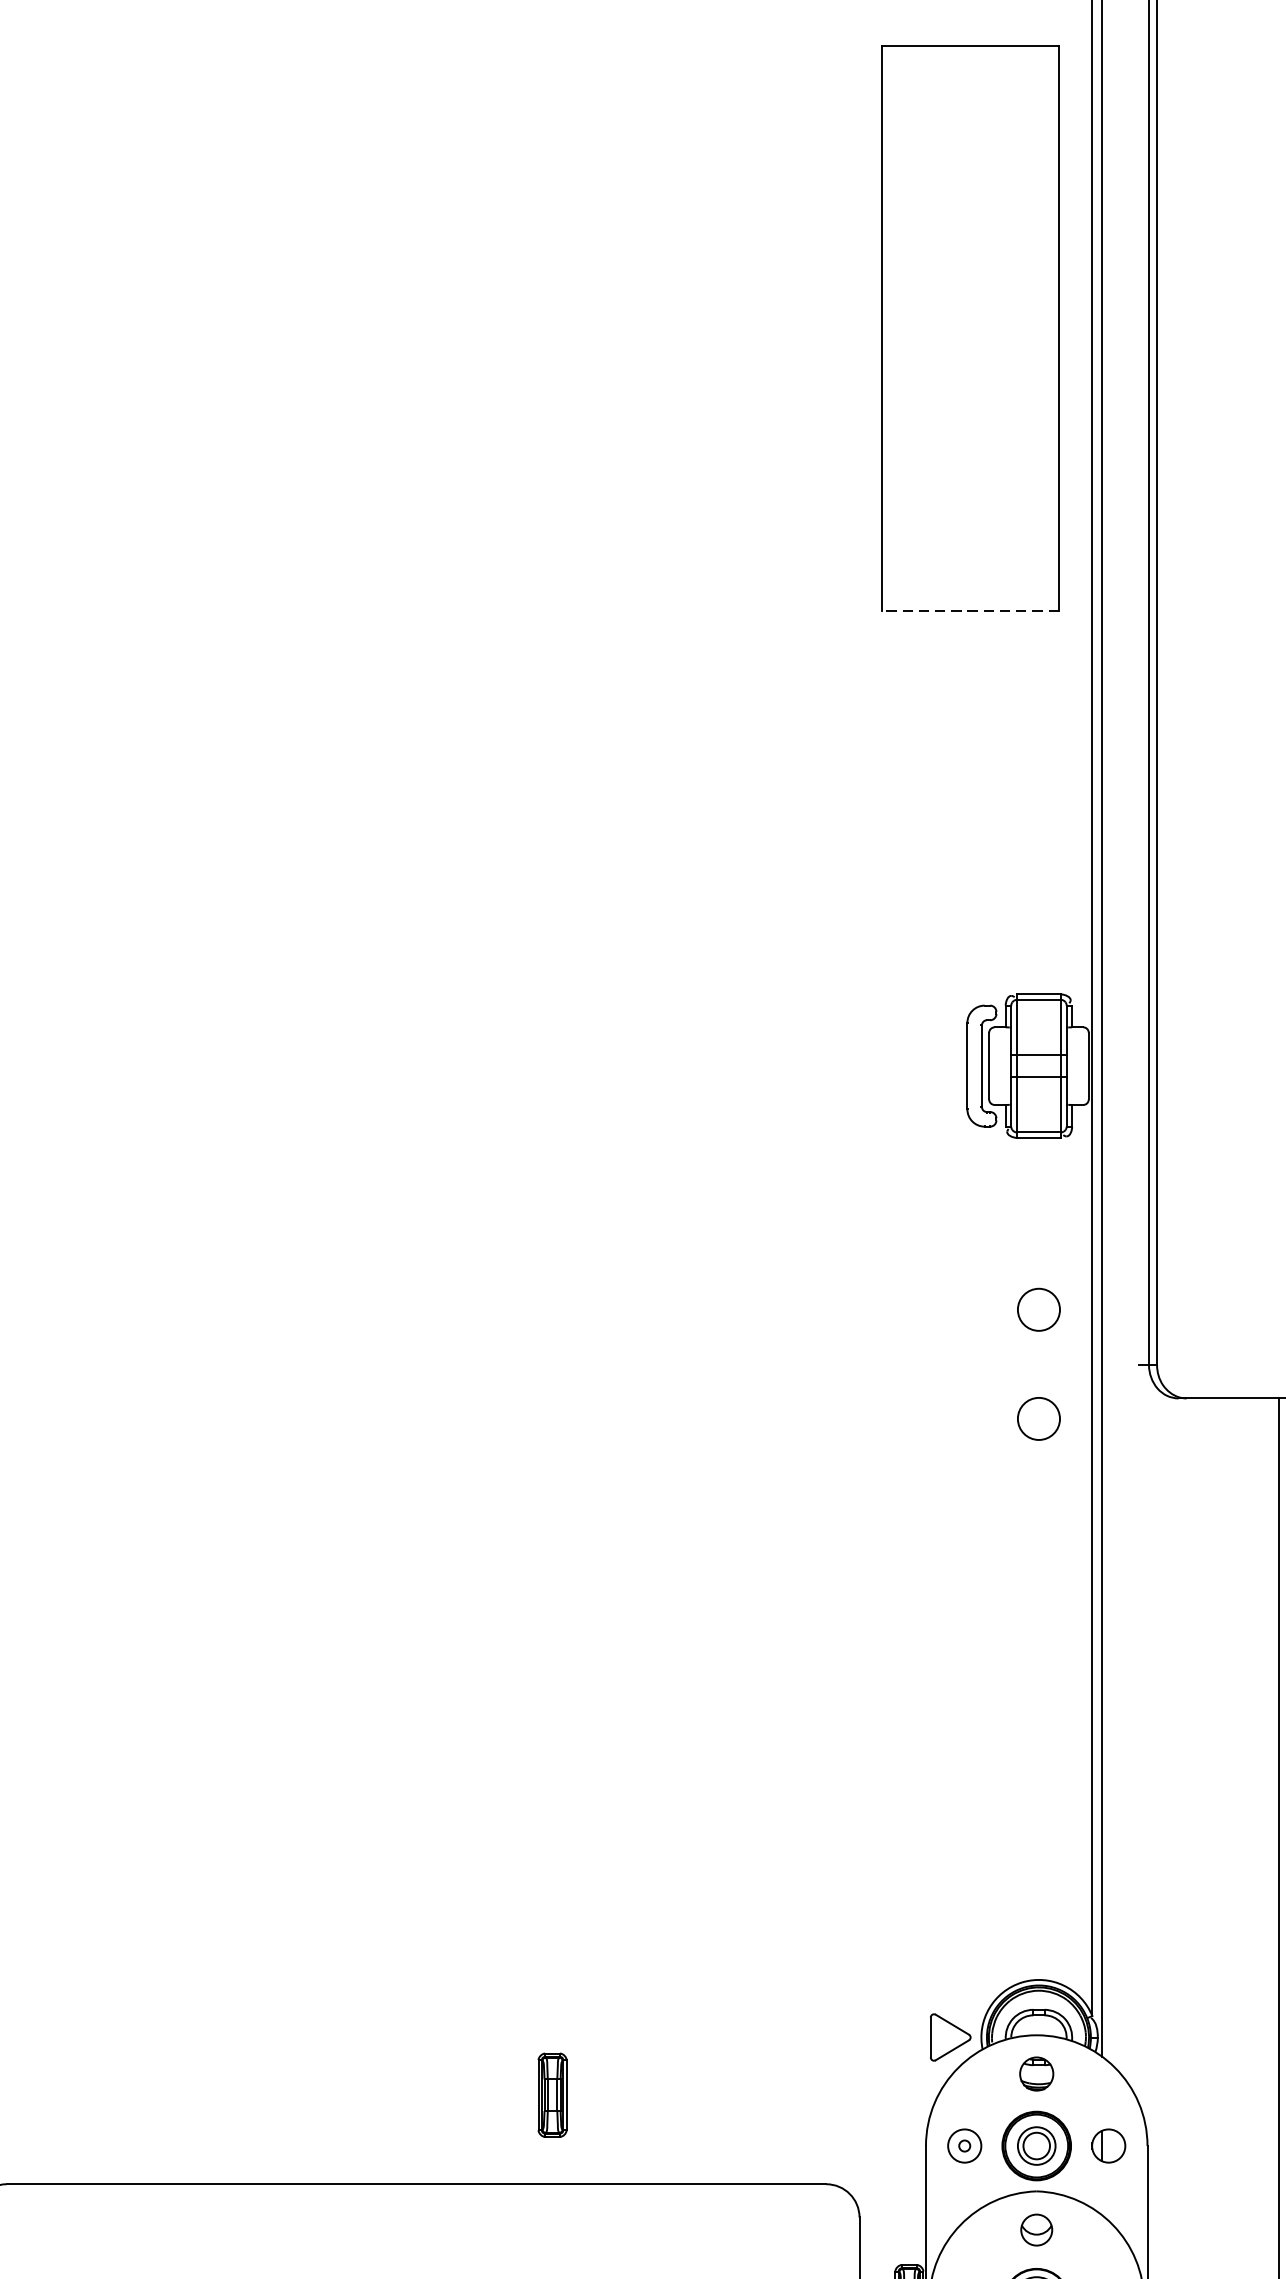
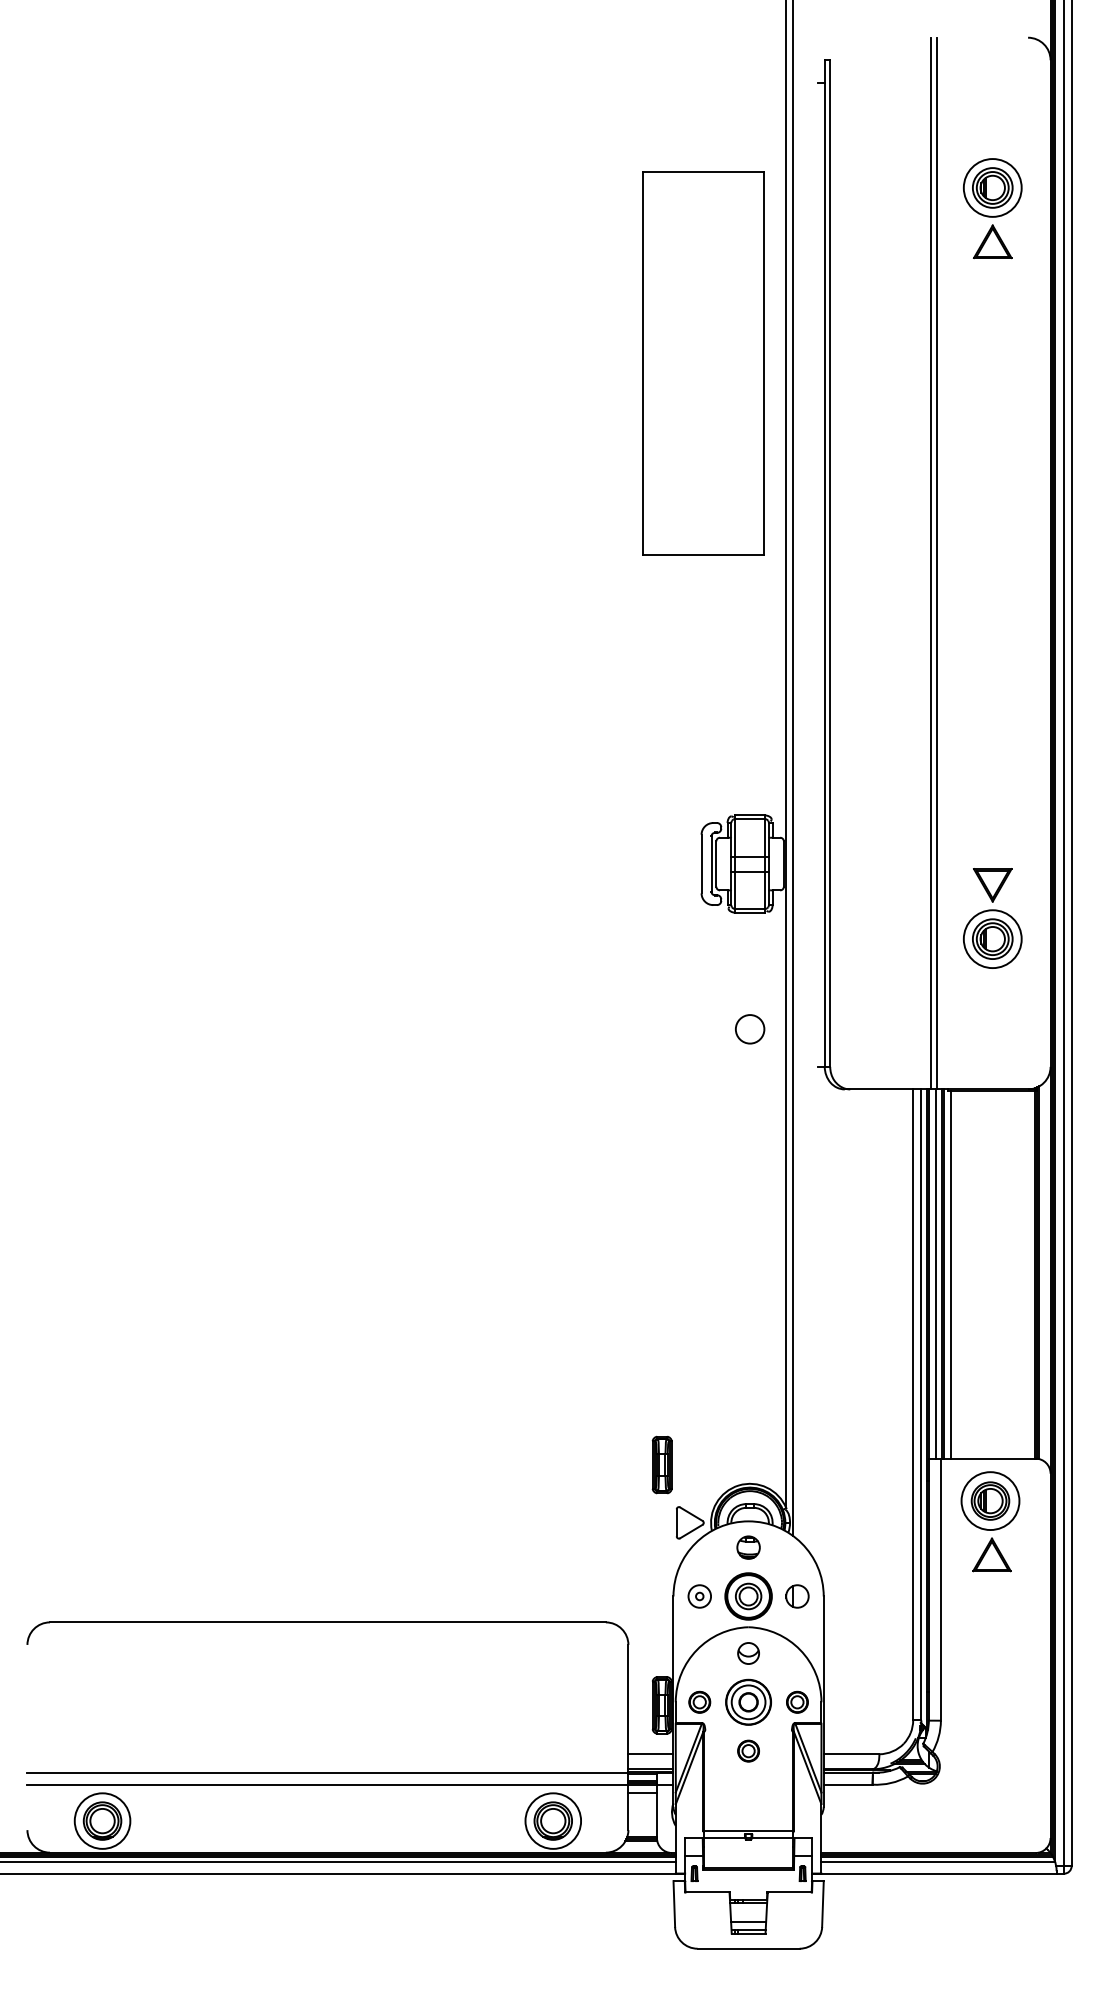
line: (970, 611) -> (703, 555), dashed -> solid
circle: (1039, 1419) -> (750, 1103), removed
part: (551, 2094) -> (661, 1464), moved

